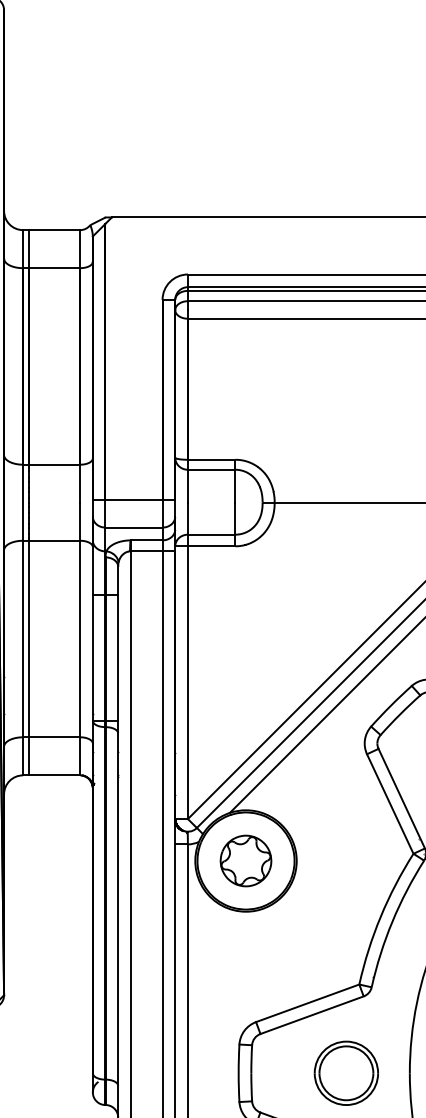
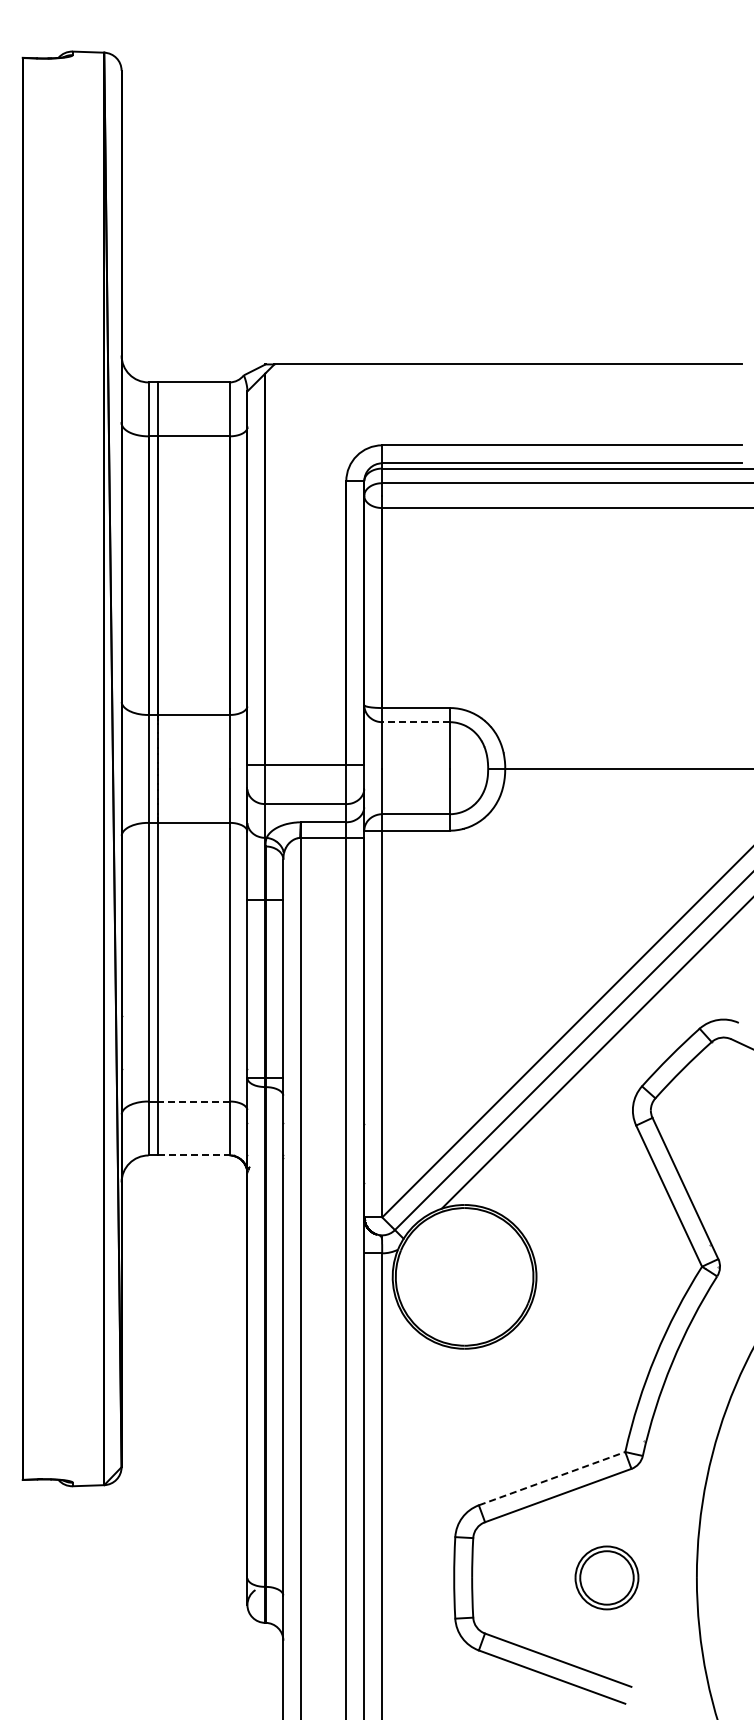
line: (211, 469) -> (415, 722), solid -> dashed
line: (54, 737) -> (193, 1101), solid -> dashed
line: (54, 775) -> (193, 1155), solid -> dashed
part: (245, 860) -> (464, 1276), removed
line: (308, 1003) -> (552, 1478), solid -> dashed
part: (346, 1073) -> (606, 1577), size x0.7

